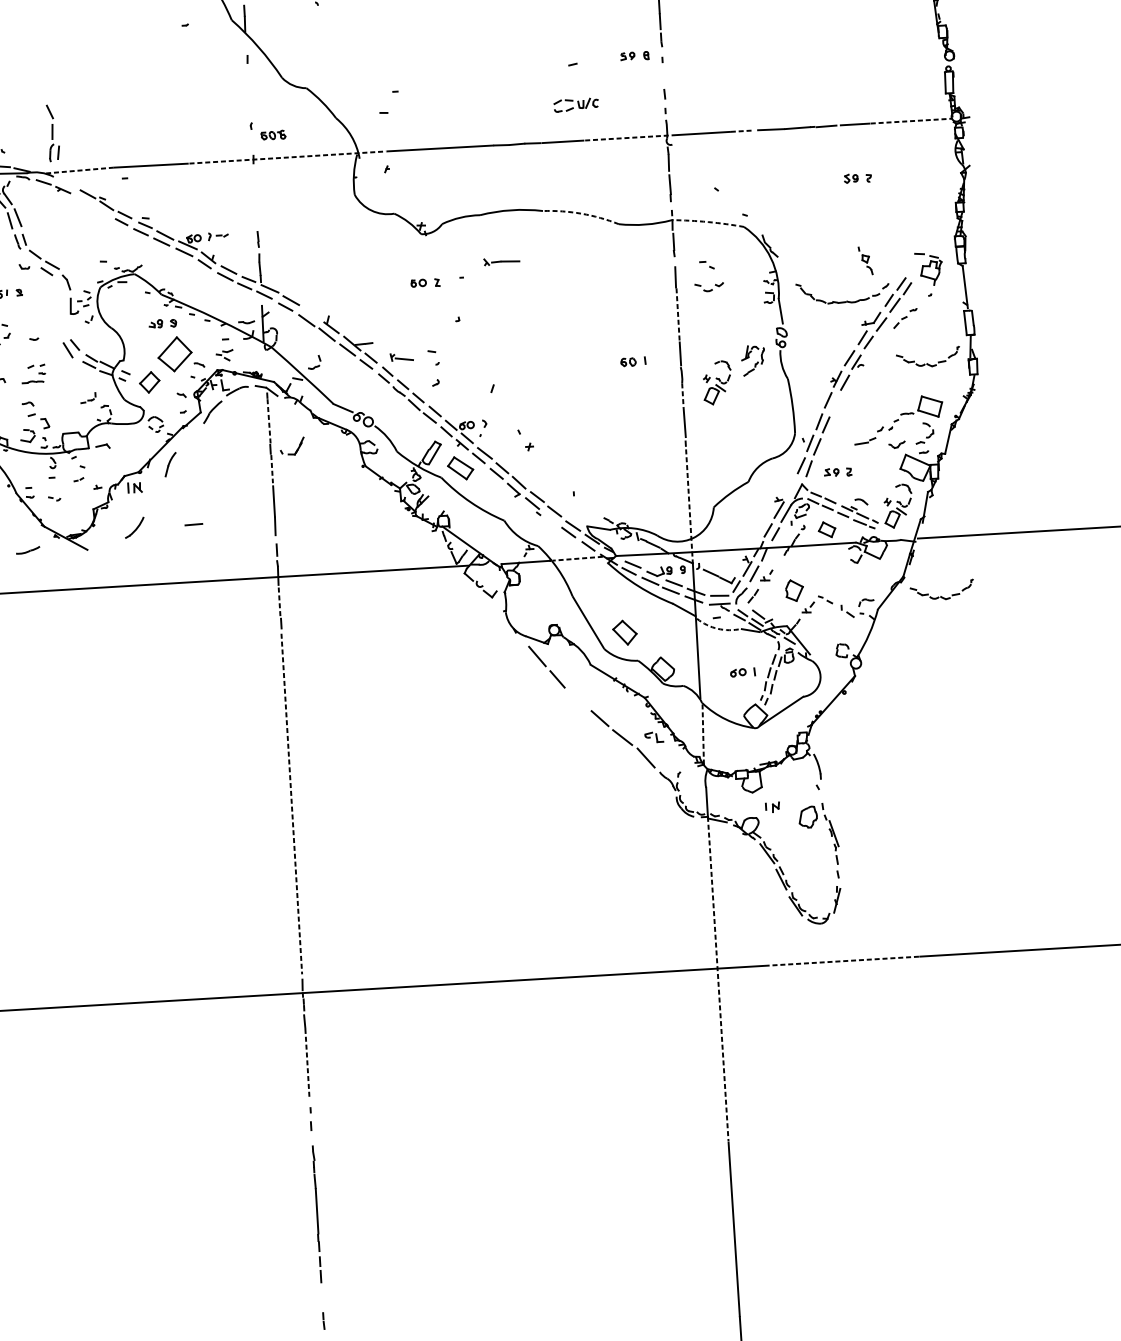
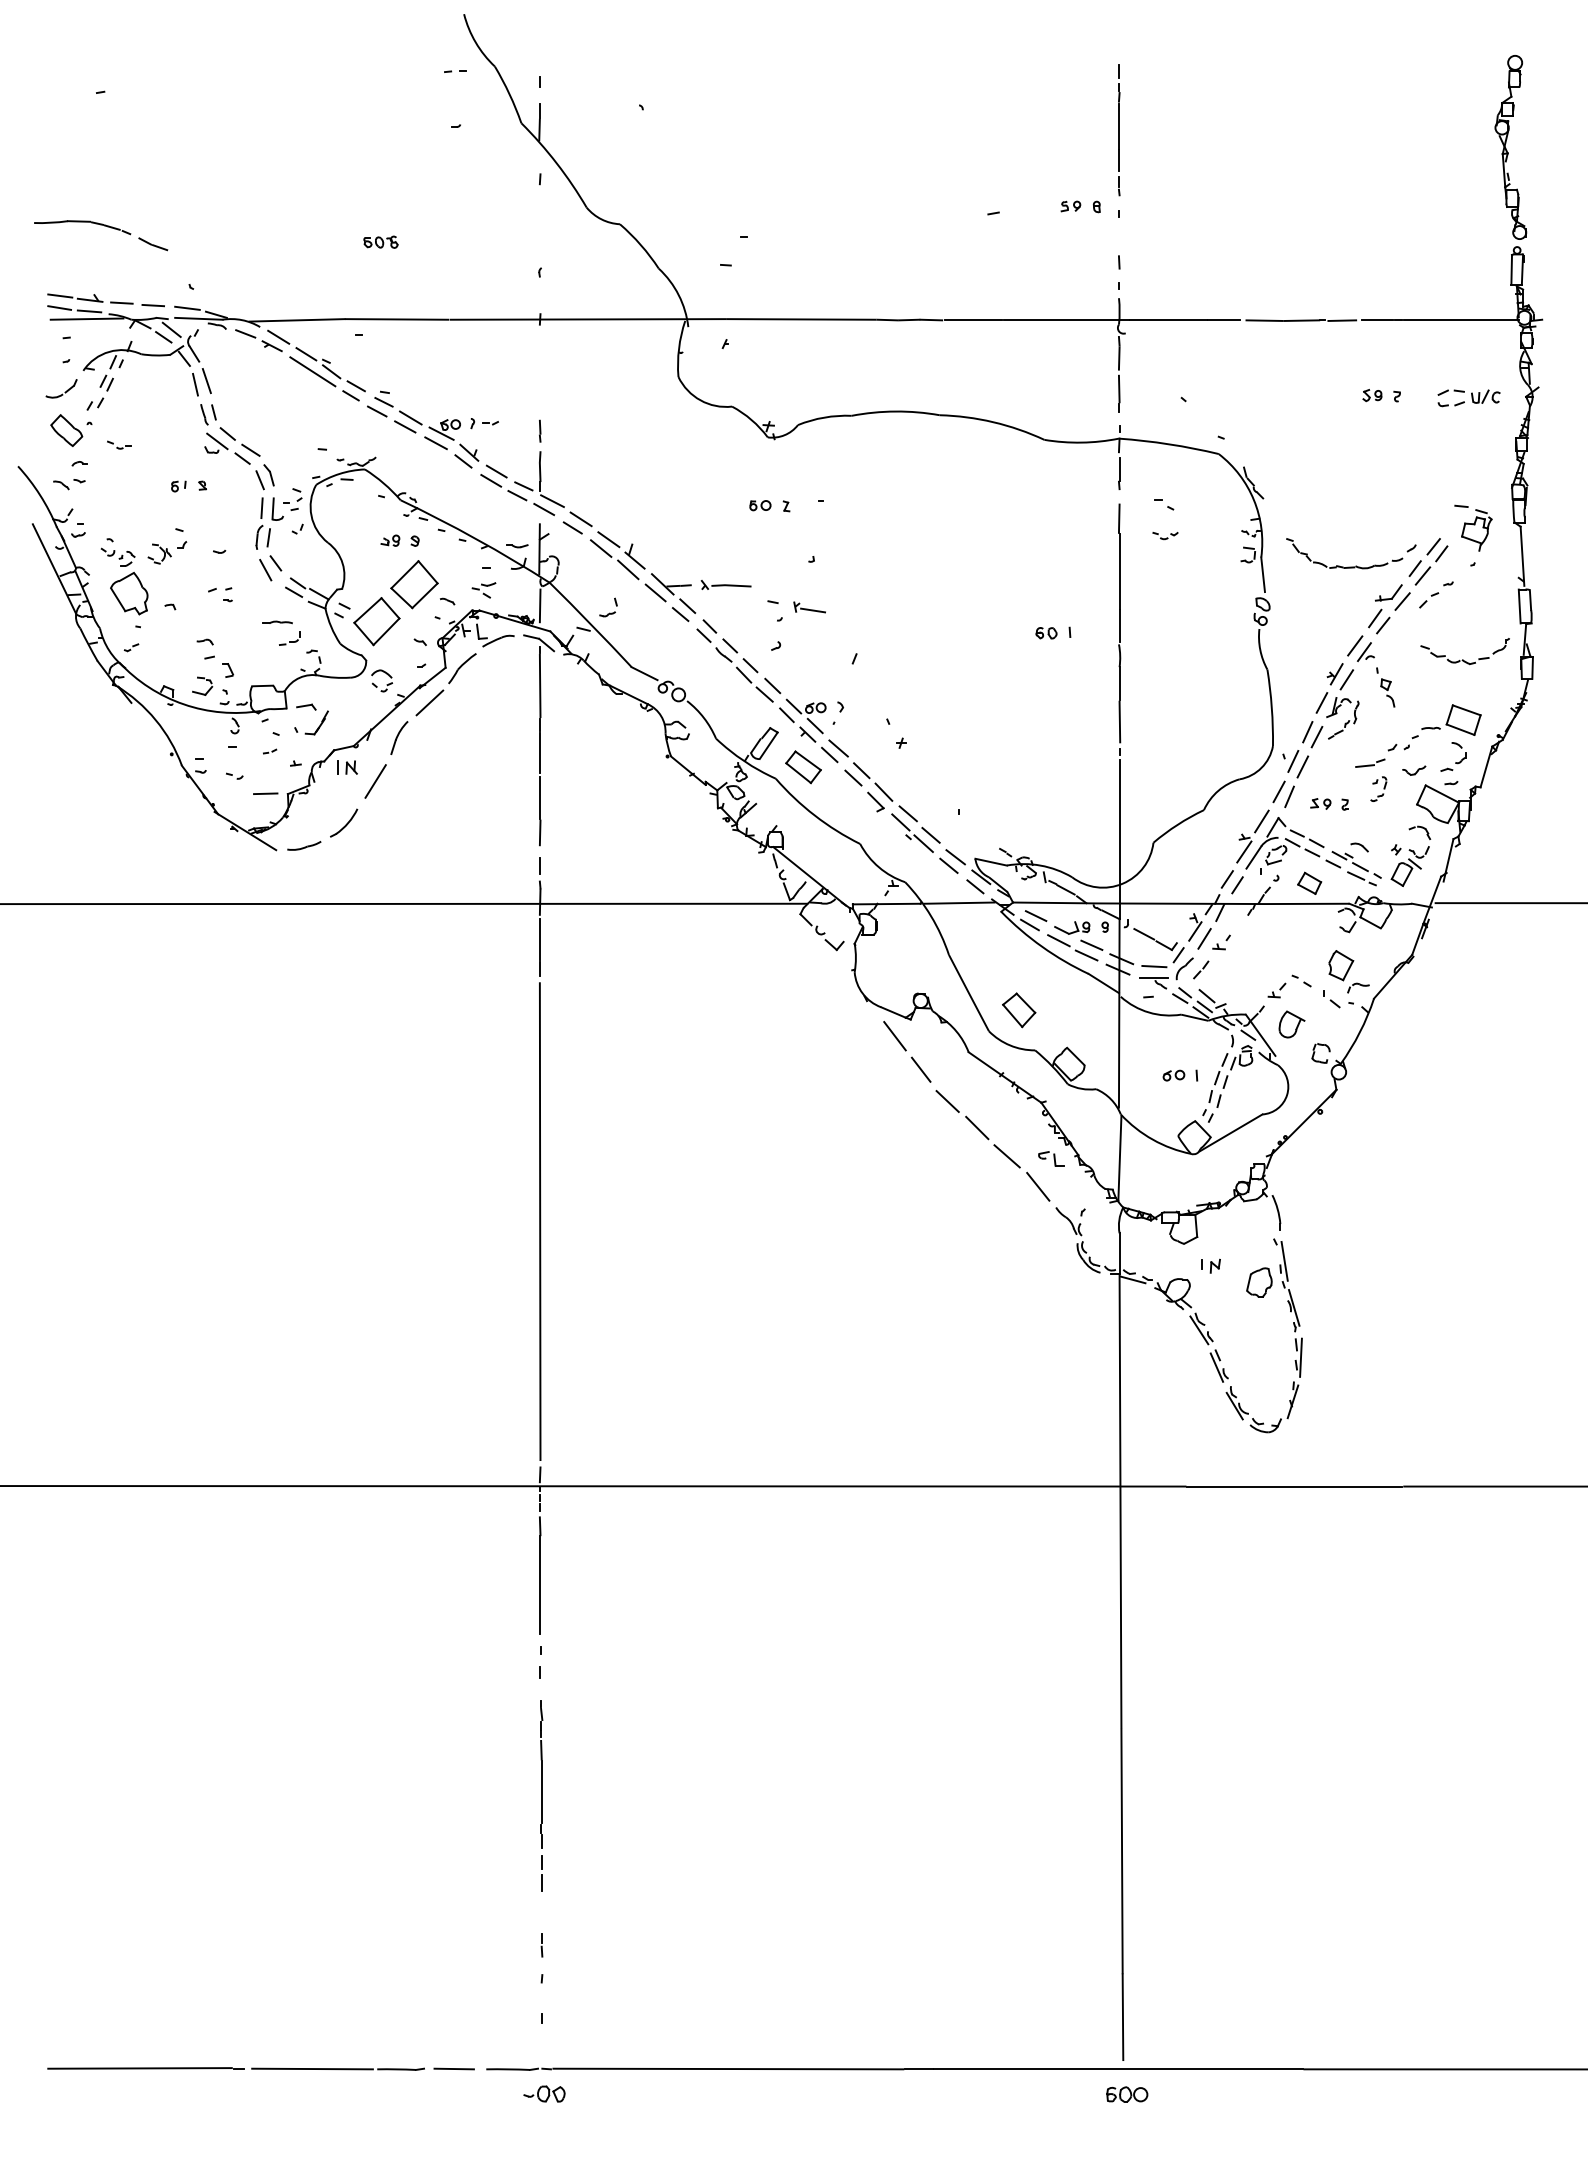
part: (575, 105) -> (1468, 398), moved
line: (911, 121) -> (1461, 320), dashed -> solid
line: (742, 131) -> (1224, 320), dashed -> solid
part: (52, 132) -> (262, 509), moved
part: (273, 134) -> (380, 241), moved
line: (630, 137) -> (1067, 320), dashed -> solid
line: (288, 157) -> (588, 319), dashed -> solid
line: (80, 170) -> (297, 320), dashed -> solid
line: (67, 182) -> (278, 336), added
line: (93, 206) -> (312, 371), added
arc: (581, 213) -> (993, 422), dashed -> solid
arc: (708, 222) -> (1169, 444), dashed -> solid
line: (28, 260) -> (217, 441), added
part: (865, 260) -> (1385, 687), moved
part: (501, 261) -> (725, 584), moved
part: (709, 288) -> (1165, 536), size x0.62
line: (311, 313) -> (608, 539), added
line: (678, 315) -> (1119, 571), dashed -> solid
part: (401, 357) -> (809, 607), moved
part: (753, 360) -> (1342, 718), moved
line: (265, 363) -> (539, 605), added
part: (33, 382) -> (277, 622), moved
part: (149, 382) -> (376, 621), size x1.67
part: (717, 382) -> (1168, 668), removed
line: (682, 395) -> (1119, 683), dashed -> solid
line: (269, 421) -> (540, 686), dashed -> solid
line: (190, 437) -> (429, 702), added
part: (296, 449) -> (317, 727), moved
part: (872, 459) -> (1378, 788), added
line: (272, 468) -> (540, 752), dashed -> solid
line: (790, 487) -> (1261, 821), added
line: (155, 496) -> (375, 781), added
line: (689, 506) -> (1119, 839), dashed -> solid
line: (549, 517) -> (923, 843), added
line: (193, 524) -> (265, 793), moved
part: (28, 550) -> (304, 845), moved
line: (577, 559) -> (958, 903), dashed -> solid
part: (794, 590) -> (1341, 965), moved
part: (941, 596) -> (1463, 985), removed
line: (279, 602) -> (539, 939), dashed -> solid
arc: (717, 628) -> (1148, 1012), dashed -> solid
part: (820, 631) -> (1291, 1024), added
line: (577, 700) -> (947, 1101), added
line: (702, 734) -> (1119, 1158), dashed -> solid
line: (825, 800) -> (1284, 1260), added
line: (292, 804) -> (540, 1222), dashed -> solid
line: (840, 868) -> (1300, 1357), added
line: (841, 961) -> (1294, 1486), dashed -> solid
line: (718, 979) -> (1120, 1501), dashed -> solid
line: (307, 1063) -> (540, 1585), dashed -> solid

